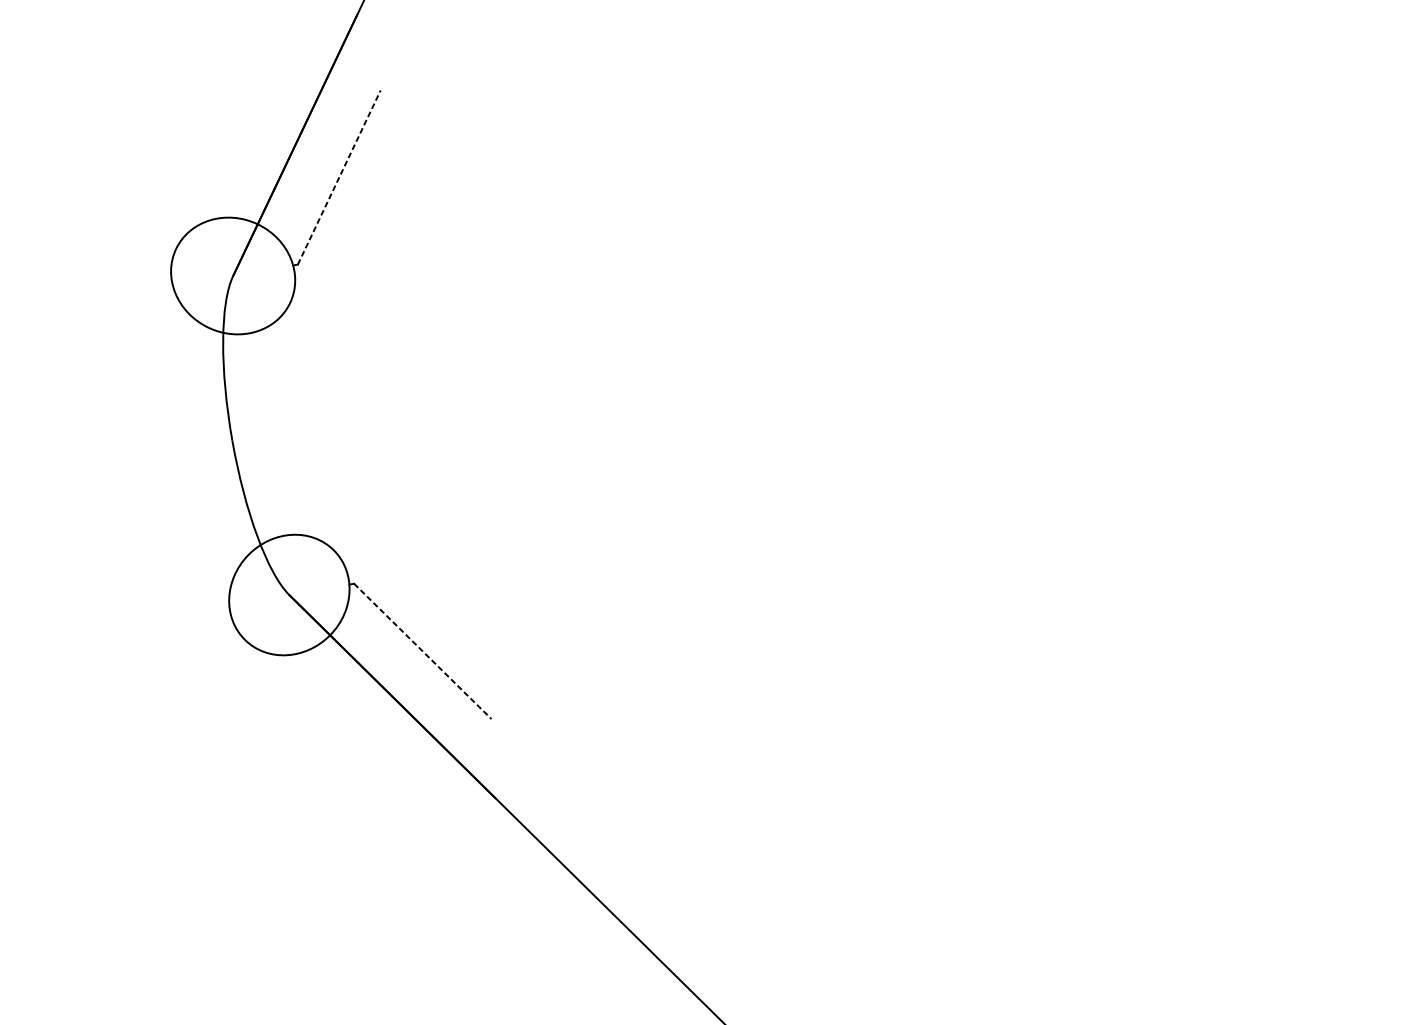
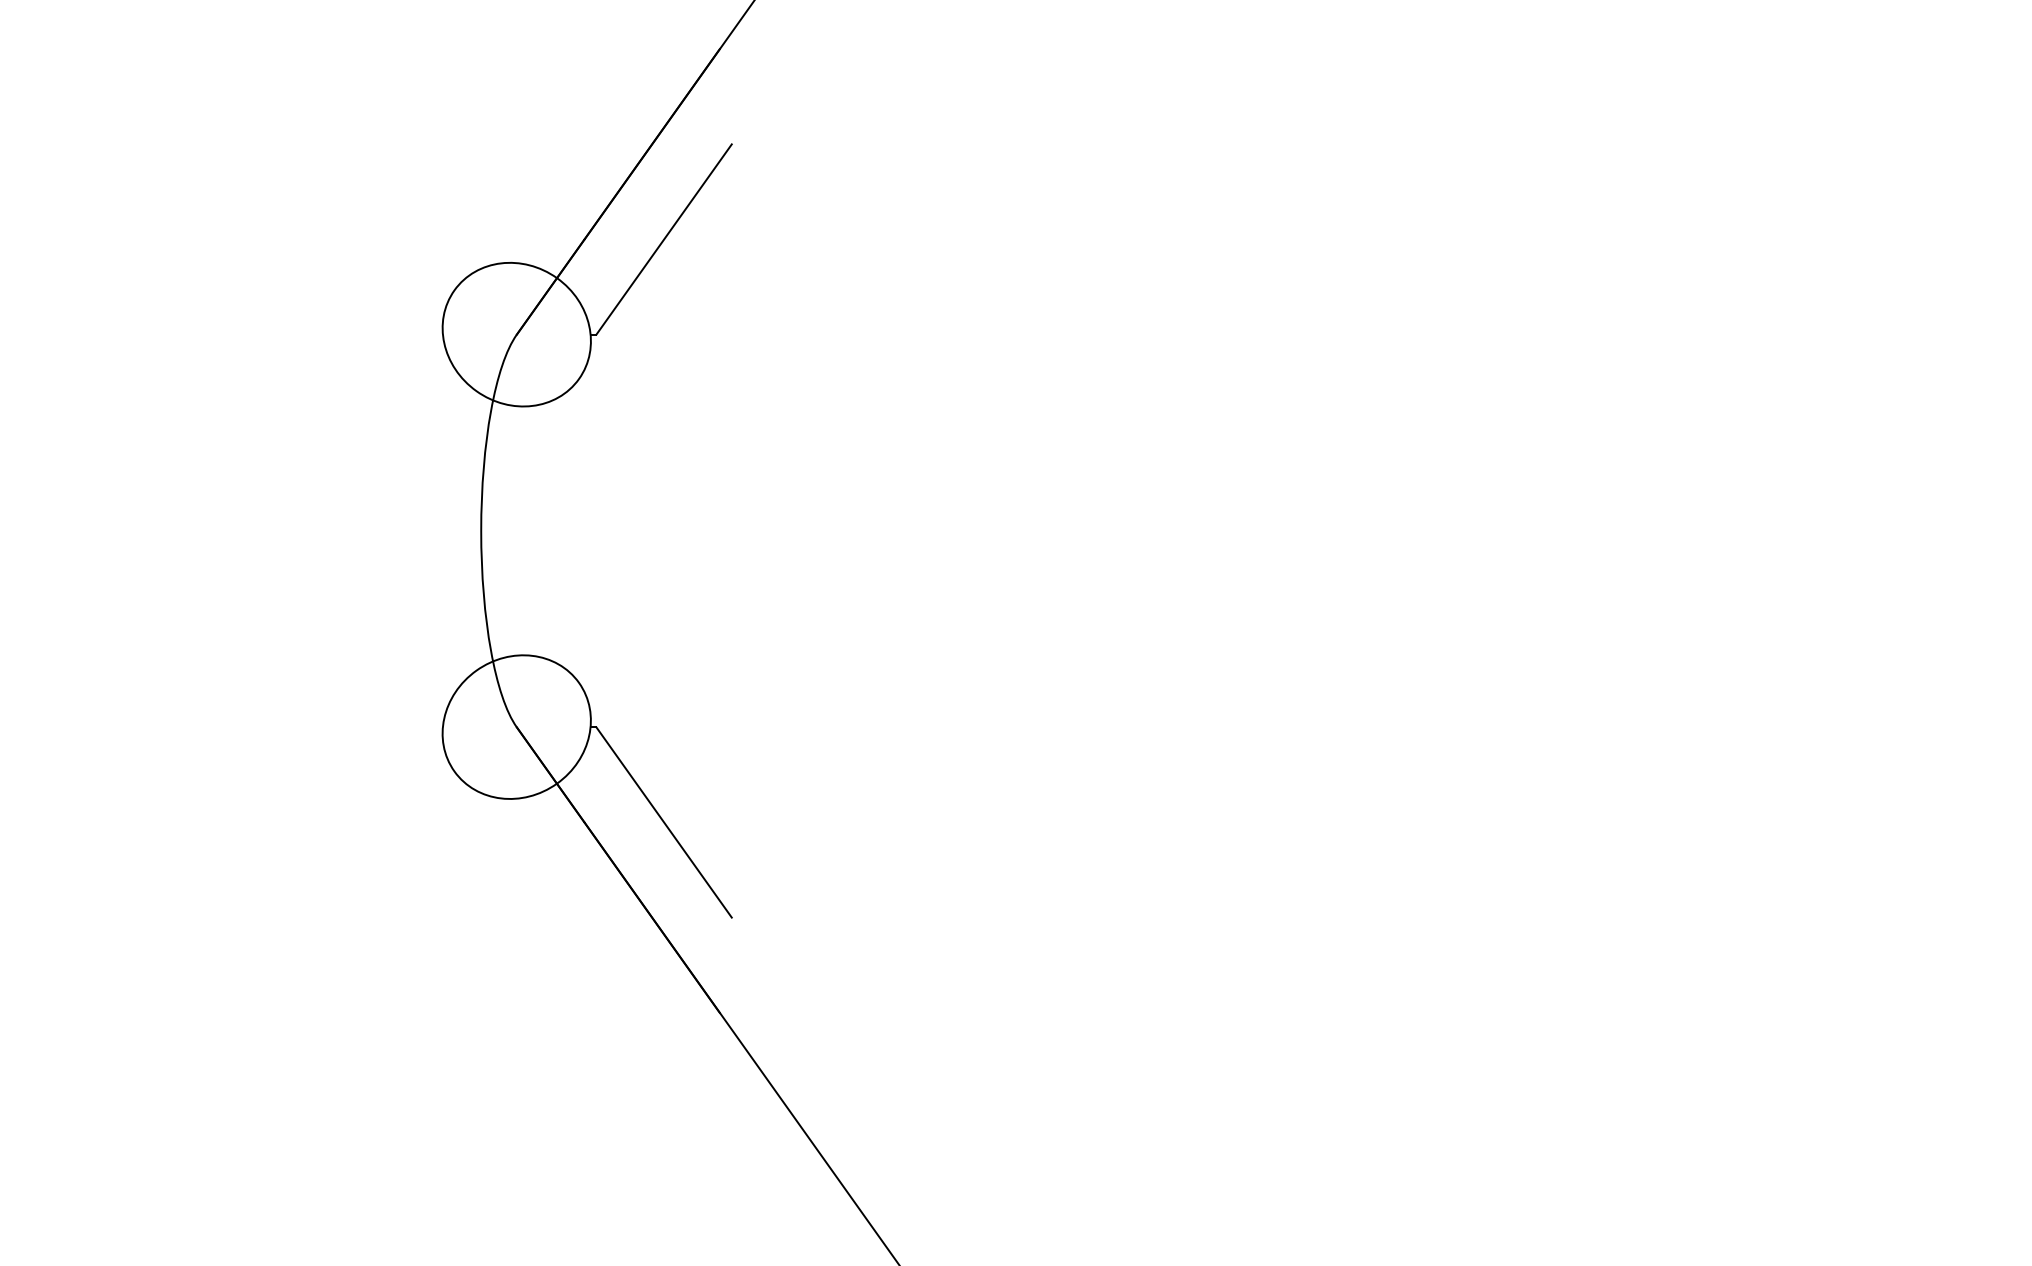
line: (339, 177) -> (664, 239), dashed -> solid
line: (423, 651) -> (664, 822), dashed -> solid

